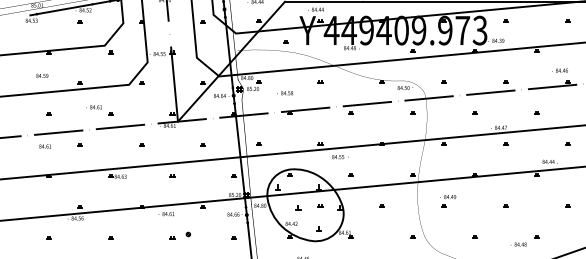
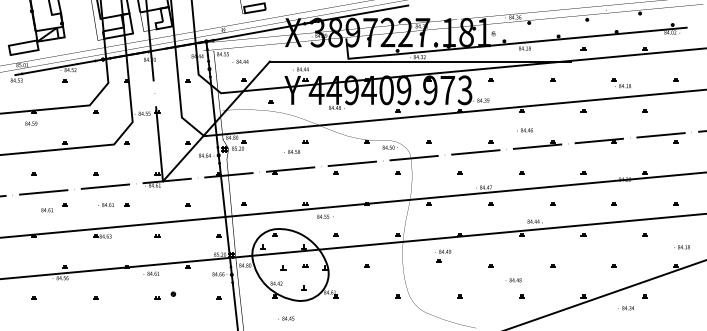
text: (559, 70) -> (524, 130), moved
text: (42, 75) -> (31, 123), moved
text: (284, 92) -> (291, 151), moved
text: (93, 106) -> (105, 204), moved
text: (44, 146) -> (46, 210), moved
part: (448, 200) -> (443, 255), moved
text: (518, 244) -> (513, 280), moved

